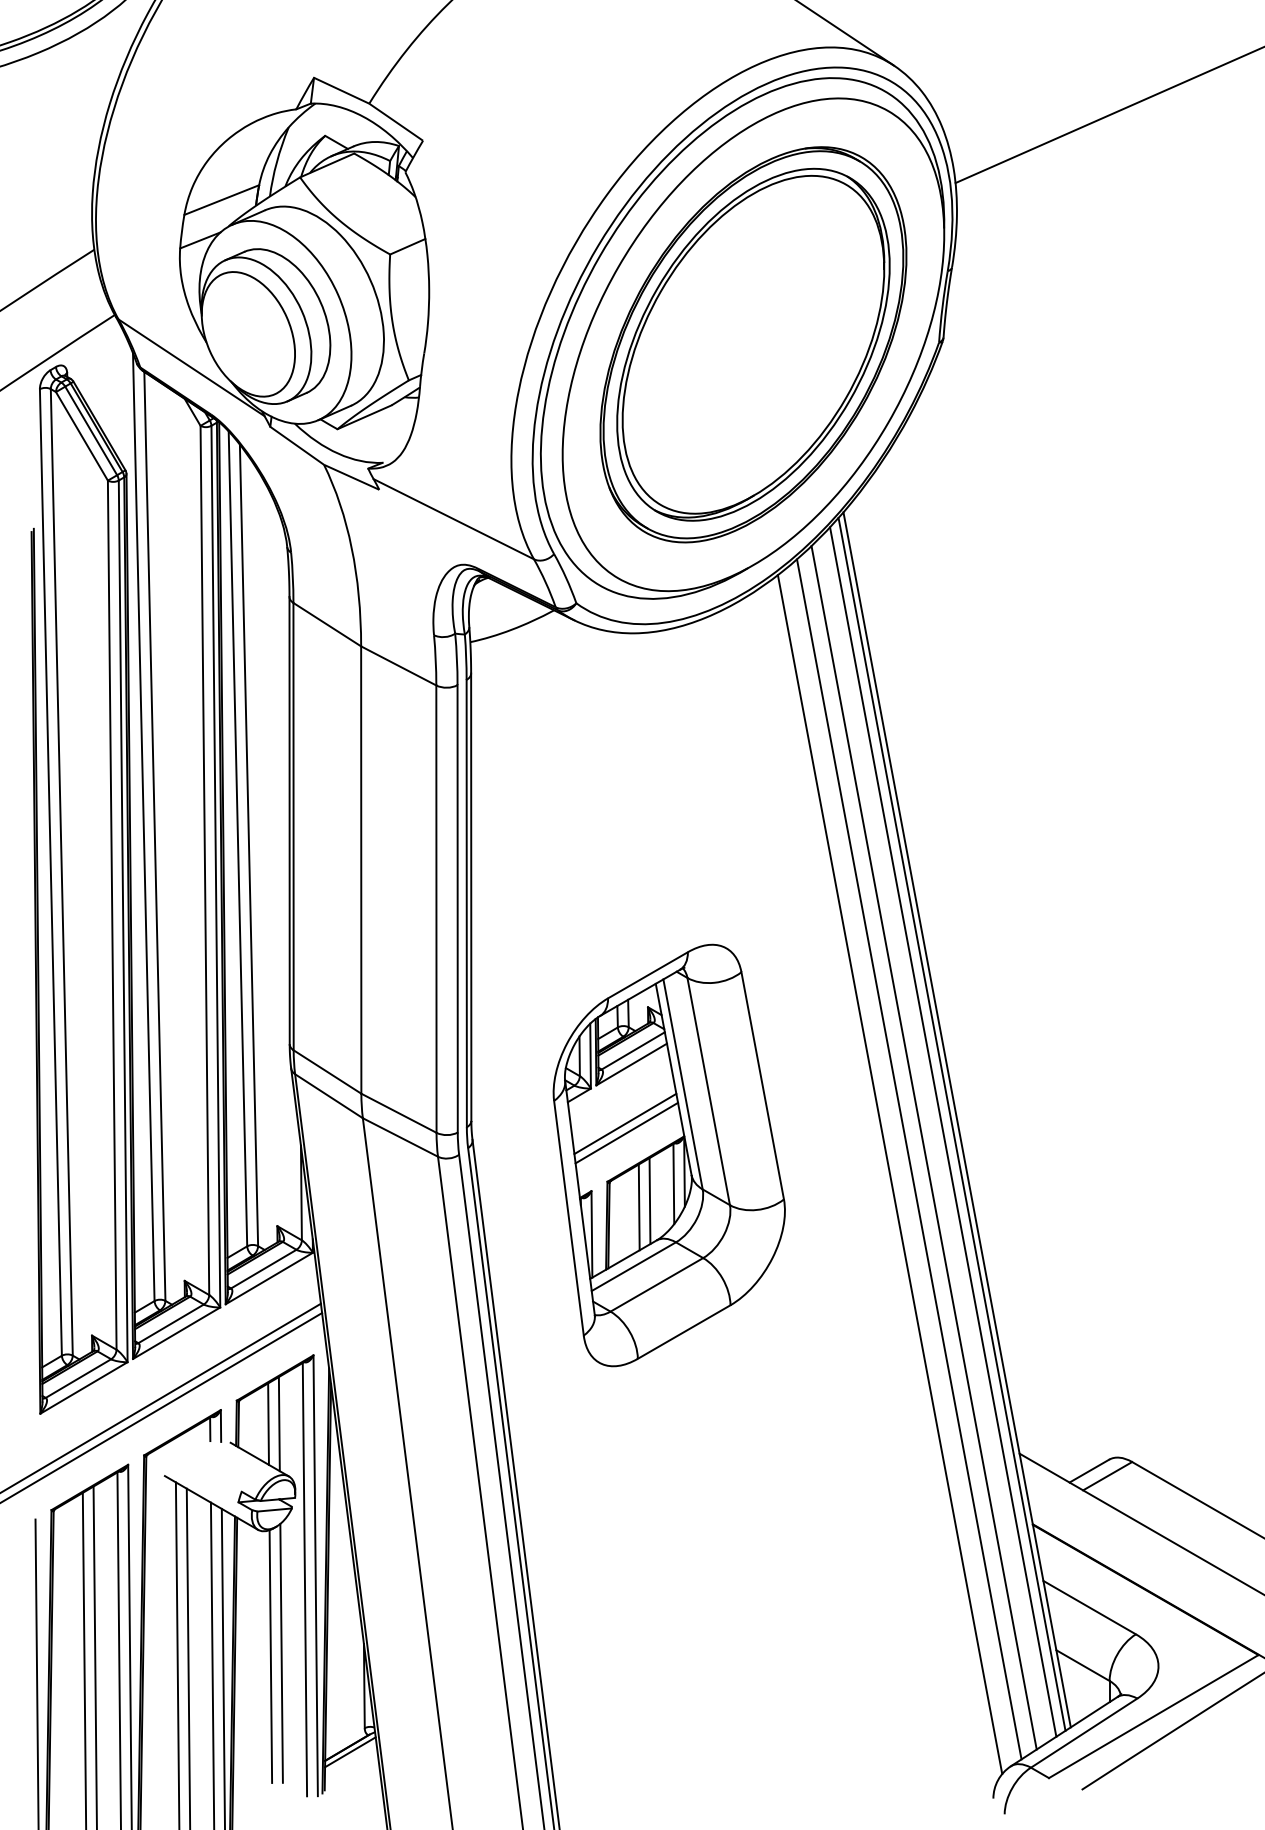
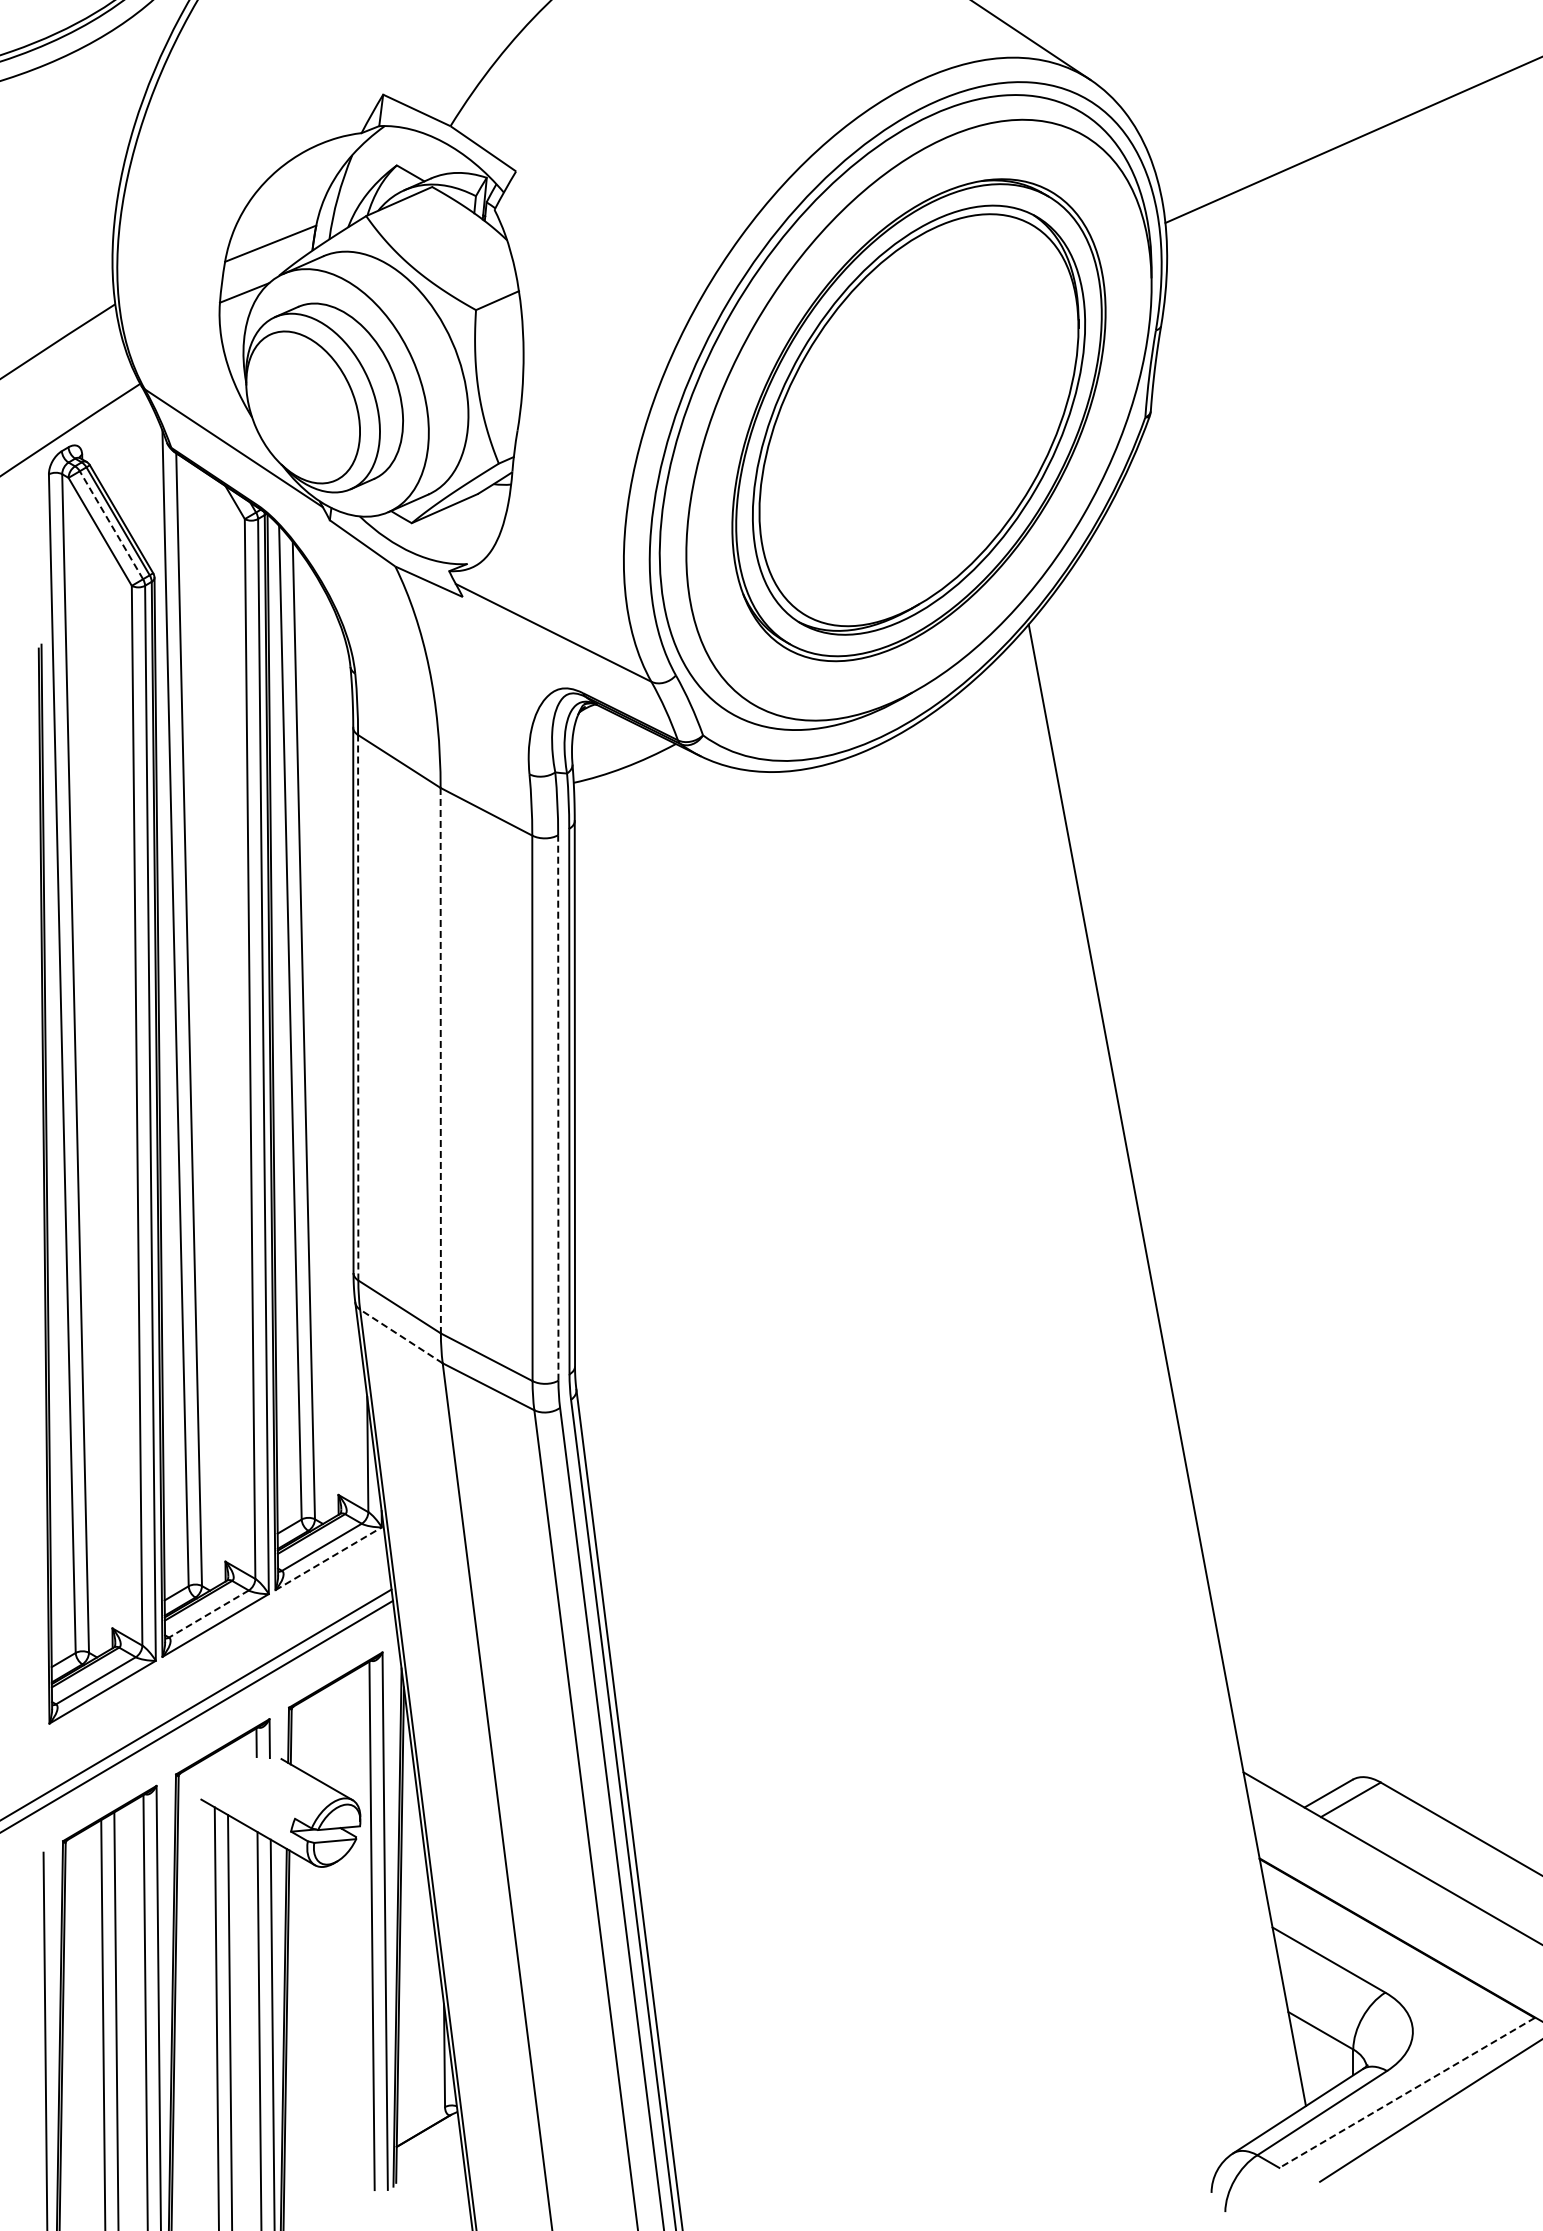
line: (91, 431) -> (111, 525), solid -> dashed
line: (293, 826) -> (358, 1007), solid -> dashed
line: (361, 869) -> (440, 1060), solid -> dashed
line: (457, 908) -> (558, 1107), solid -> dashed
line: (329, 1096) -> (401, 1336), solid -> dashed
line: (951, 1124) -> (1160, 1370), removed
line: (943, 1131) -> (1150, 1379), removed
line: (923, 1147) -> (1126, 1399), removed
part: (669, 1155) -> (816, 1408), removed
line: (908, 1159) -> (1108, 1413), removed
line: (890, 1174) -> (1085, 1431), removed
line: (269, 1278) -> (328, 1558), solid -> dashed
line: (170, 1324) -> (208, 1614), solid -> dashed
line: (279, 1423) -> (340, 1735), removed
line: (268, 1424) -> (327, 1736), removed
line: (281, 1653) -> (343, 2015), removed
line: (270, 1656) -> (330, 2019), removed
line: (1153, 1717) -> (1406, 2093), solid -> dashed
line: (350, 1752) -> (427, 2136), removed

